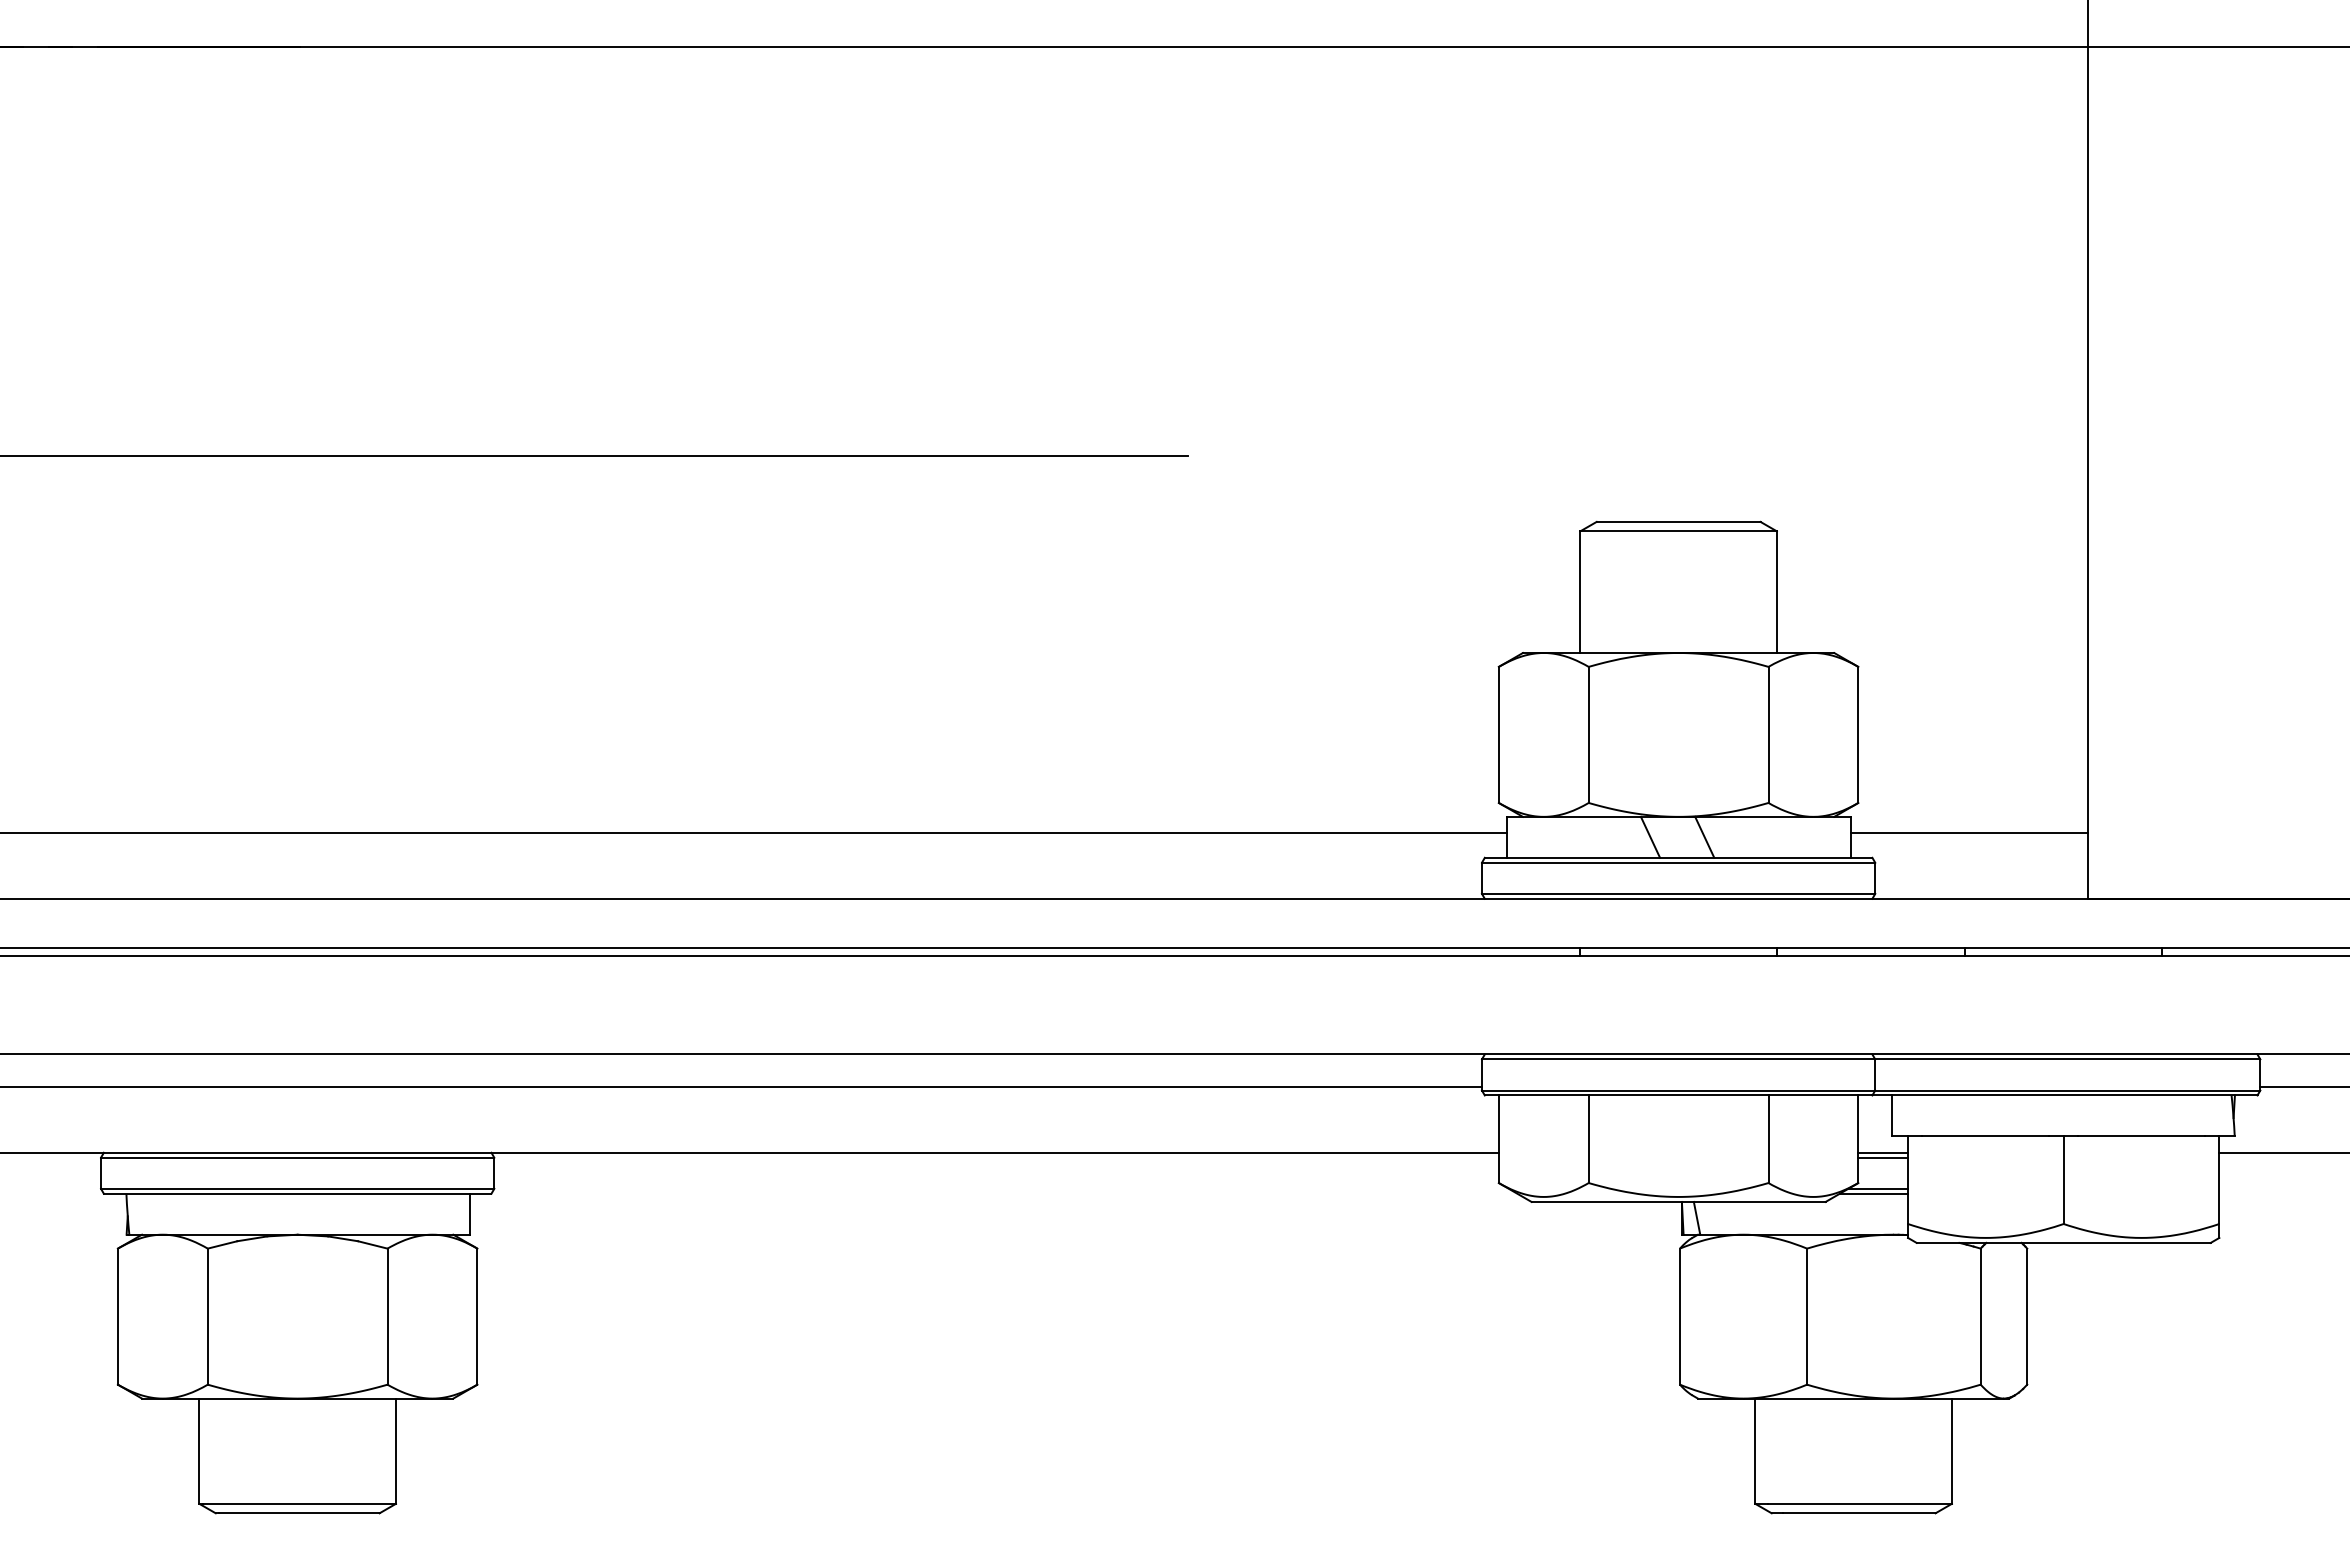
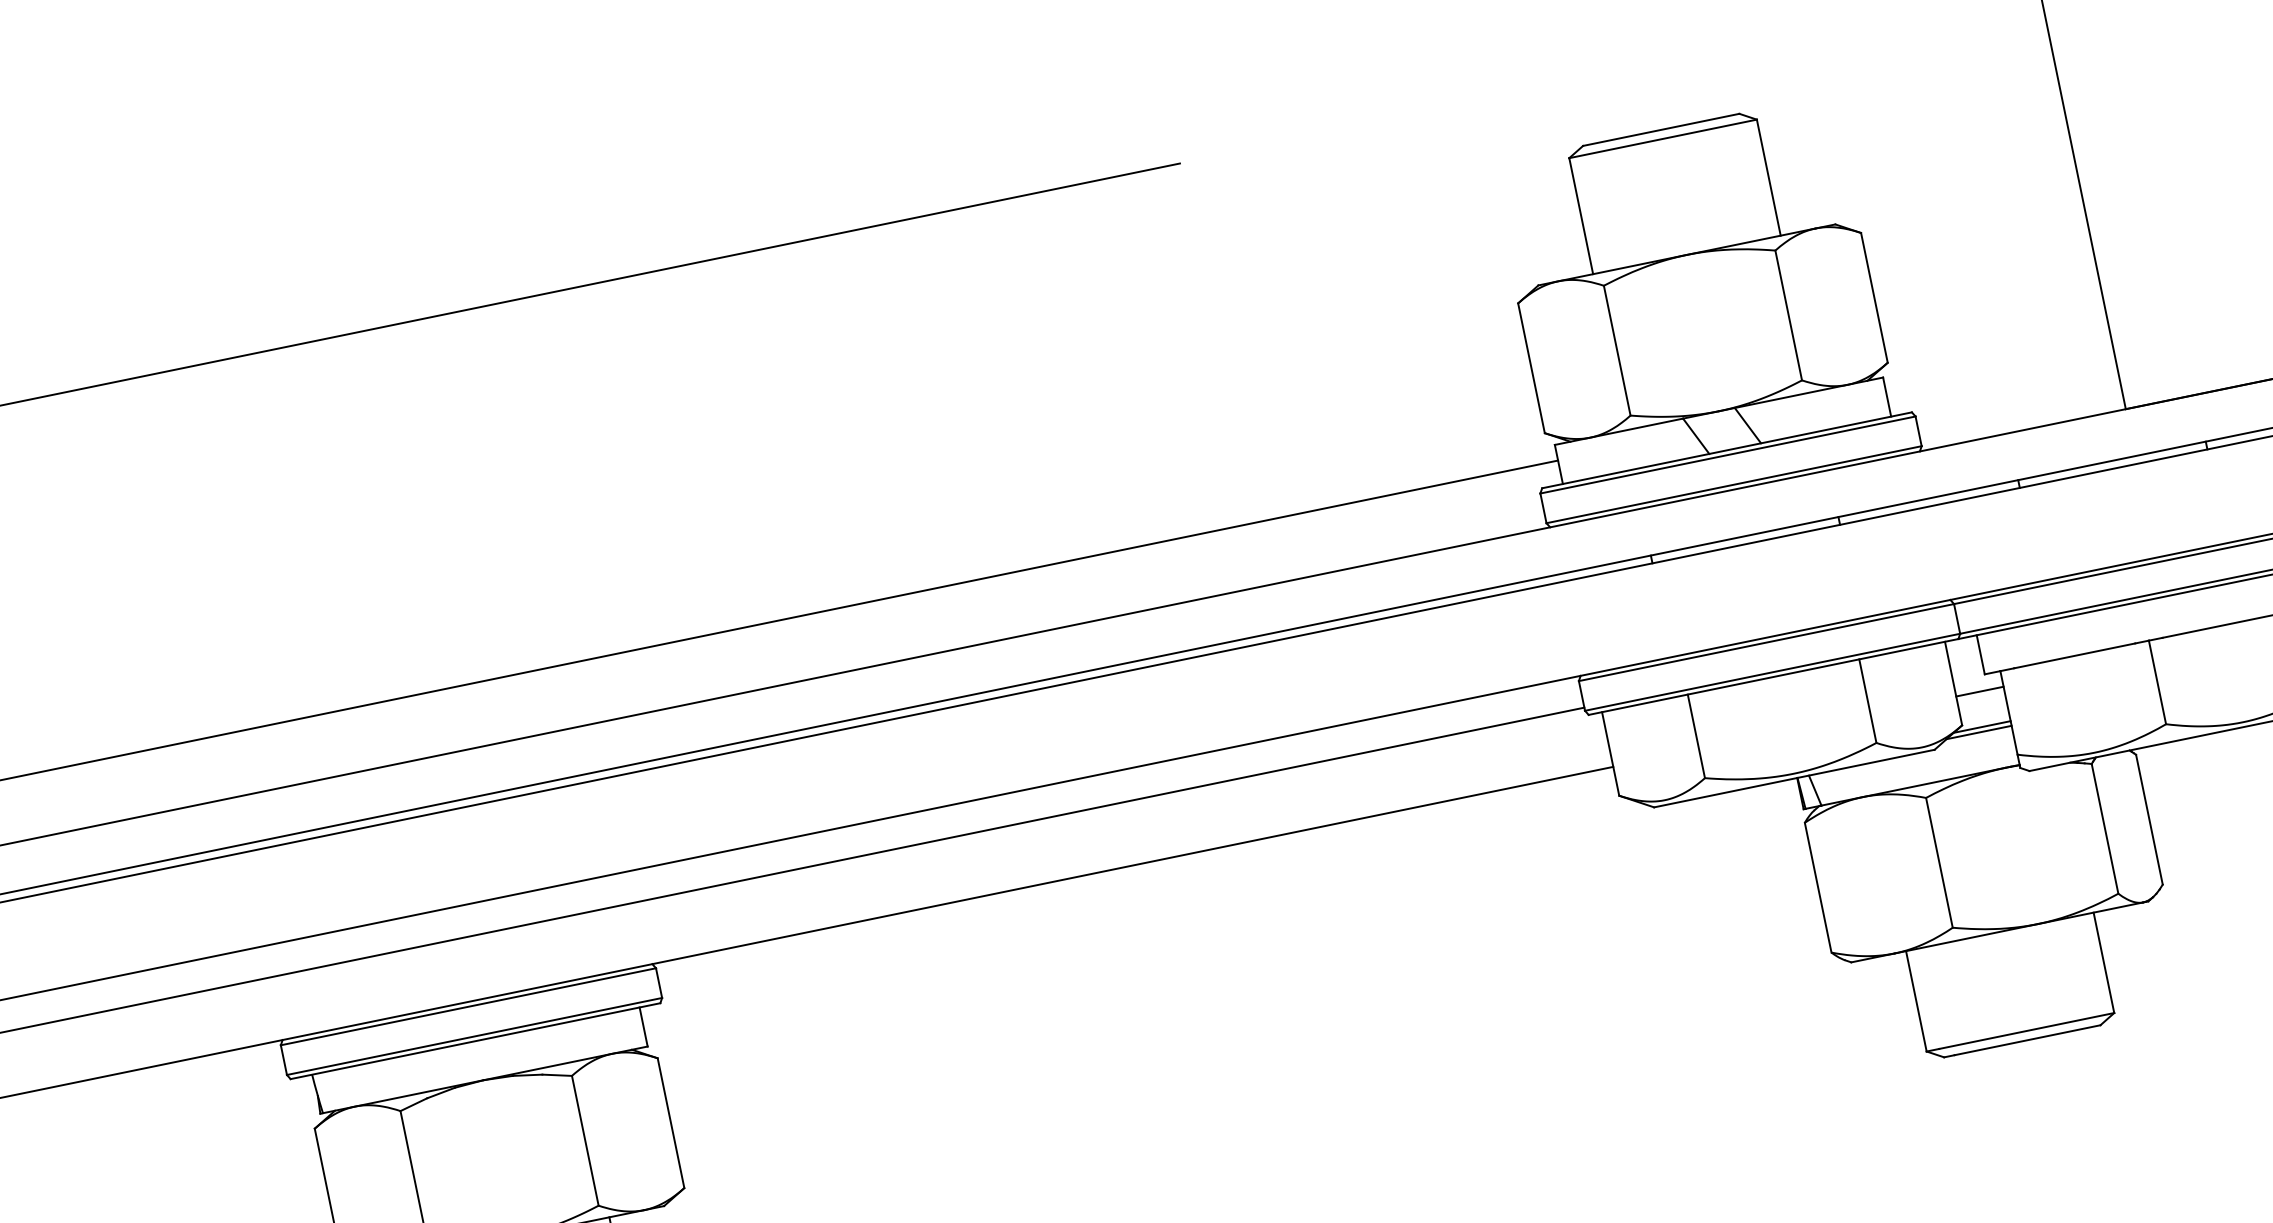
line: (1969, 833) -> (1999, 370), removed
line: (1883, 1157) -> (1981, 696), removed

